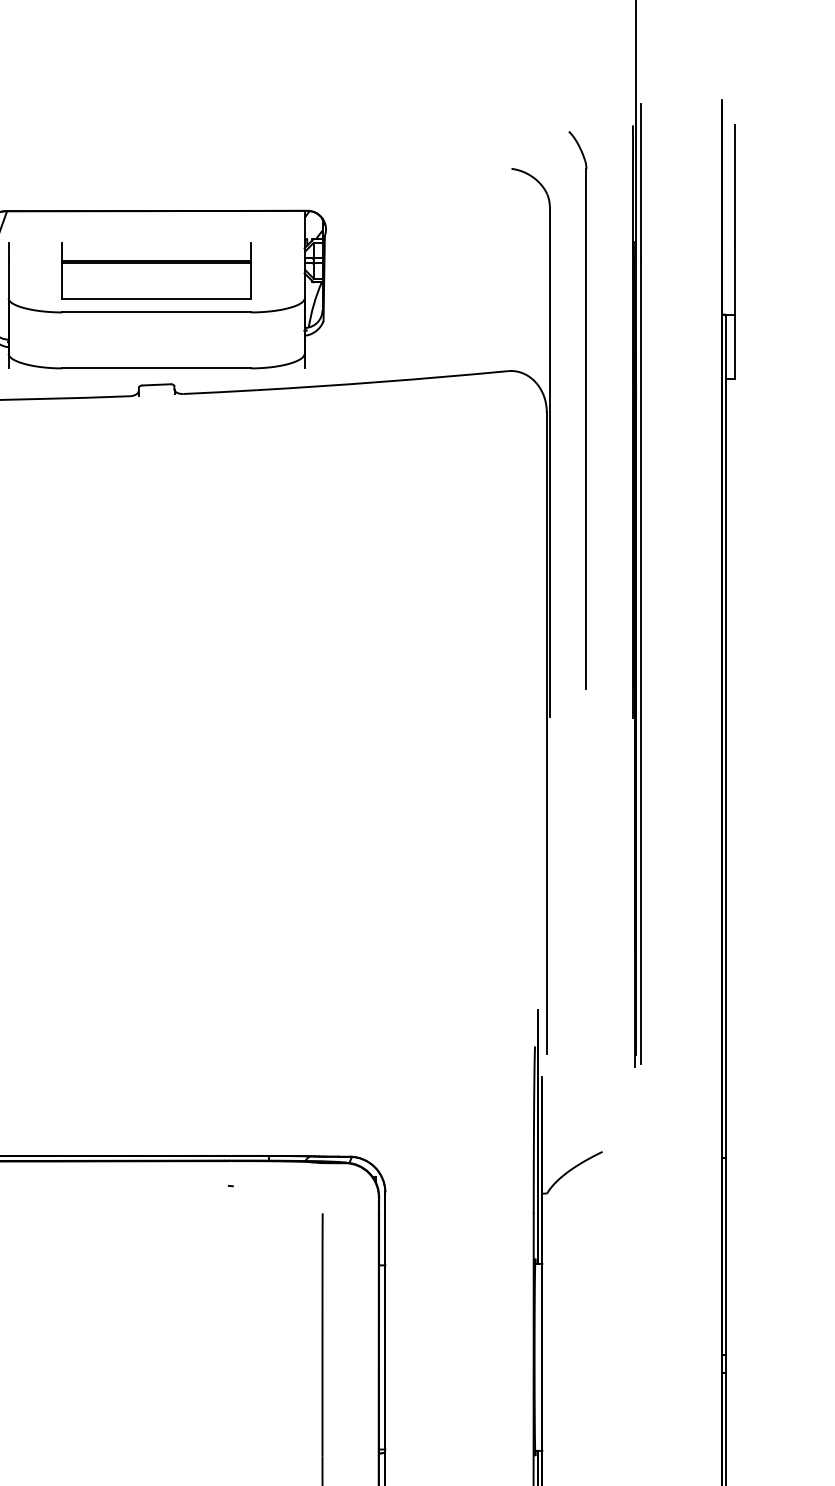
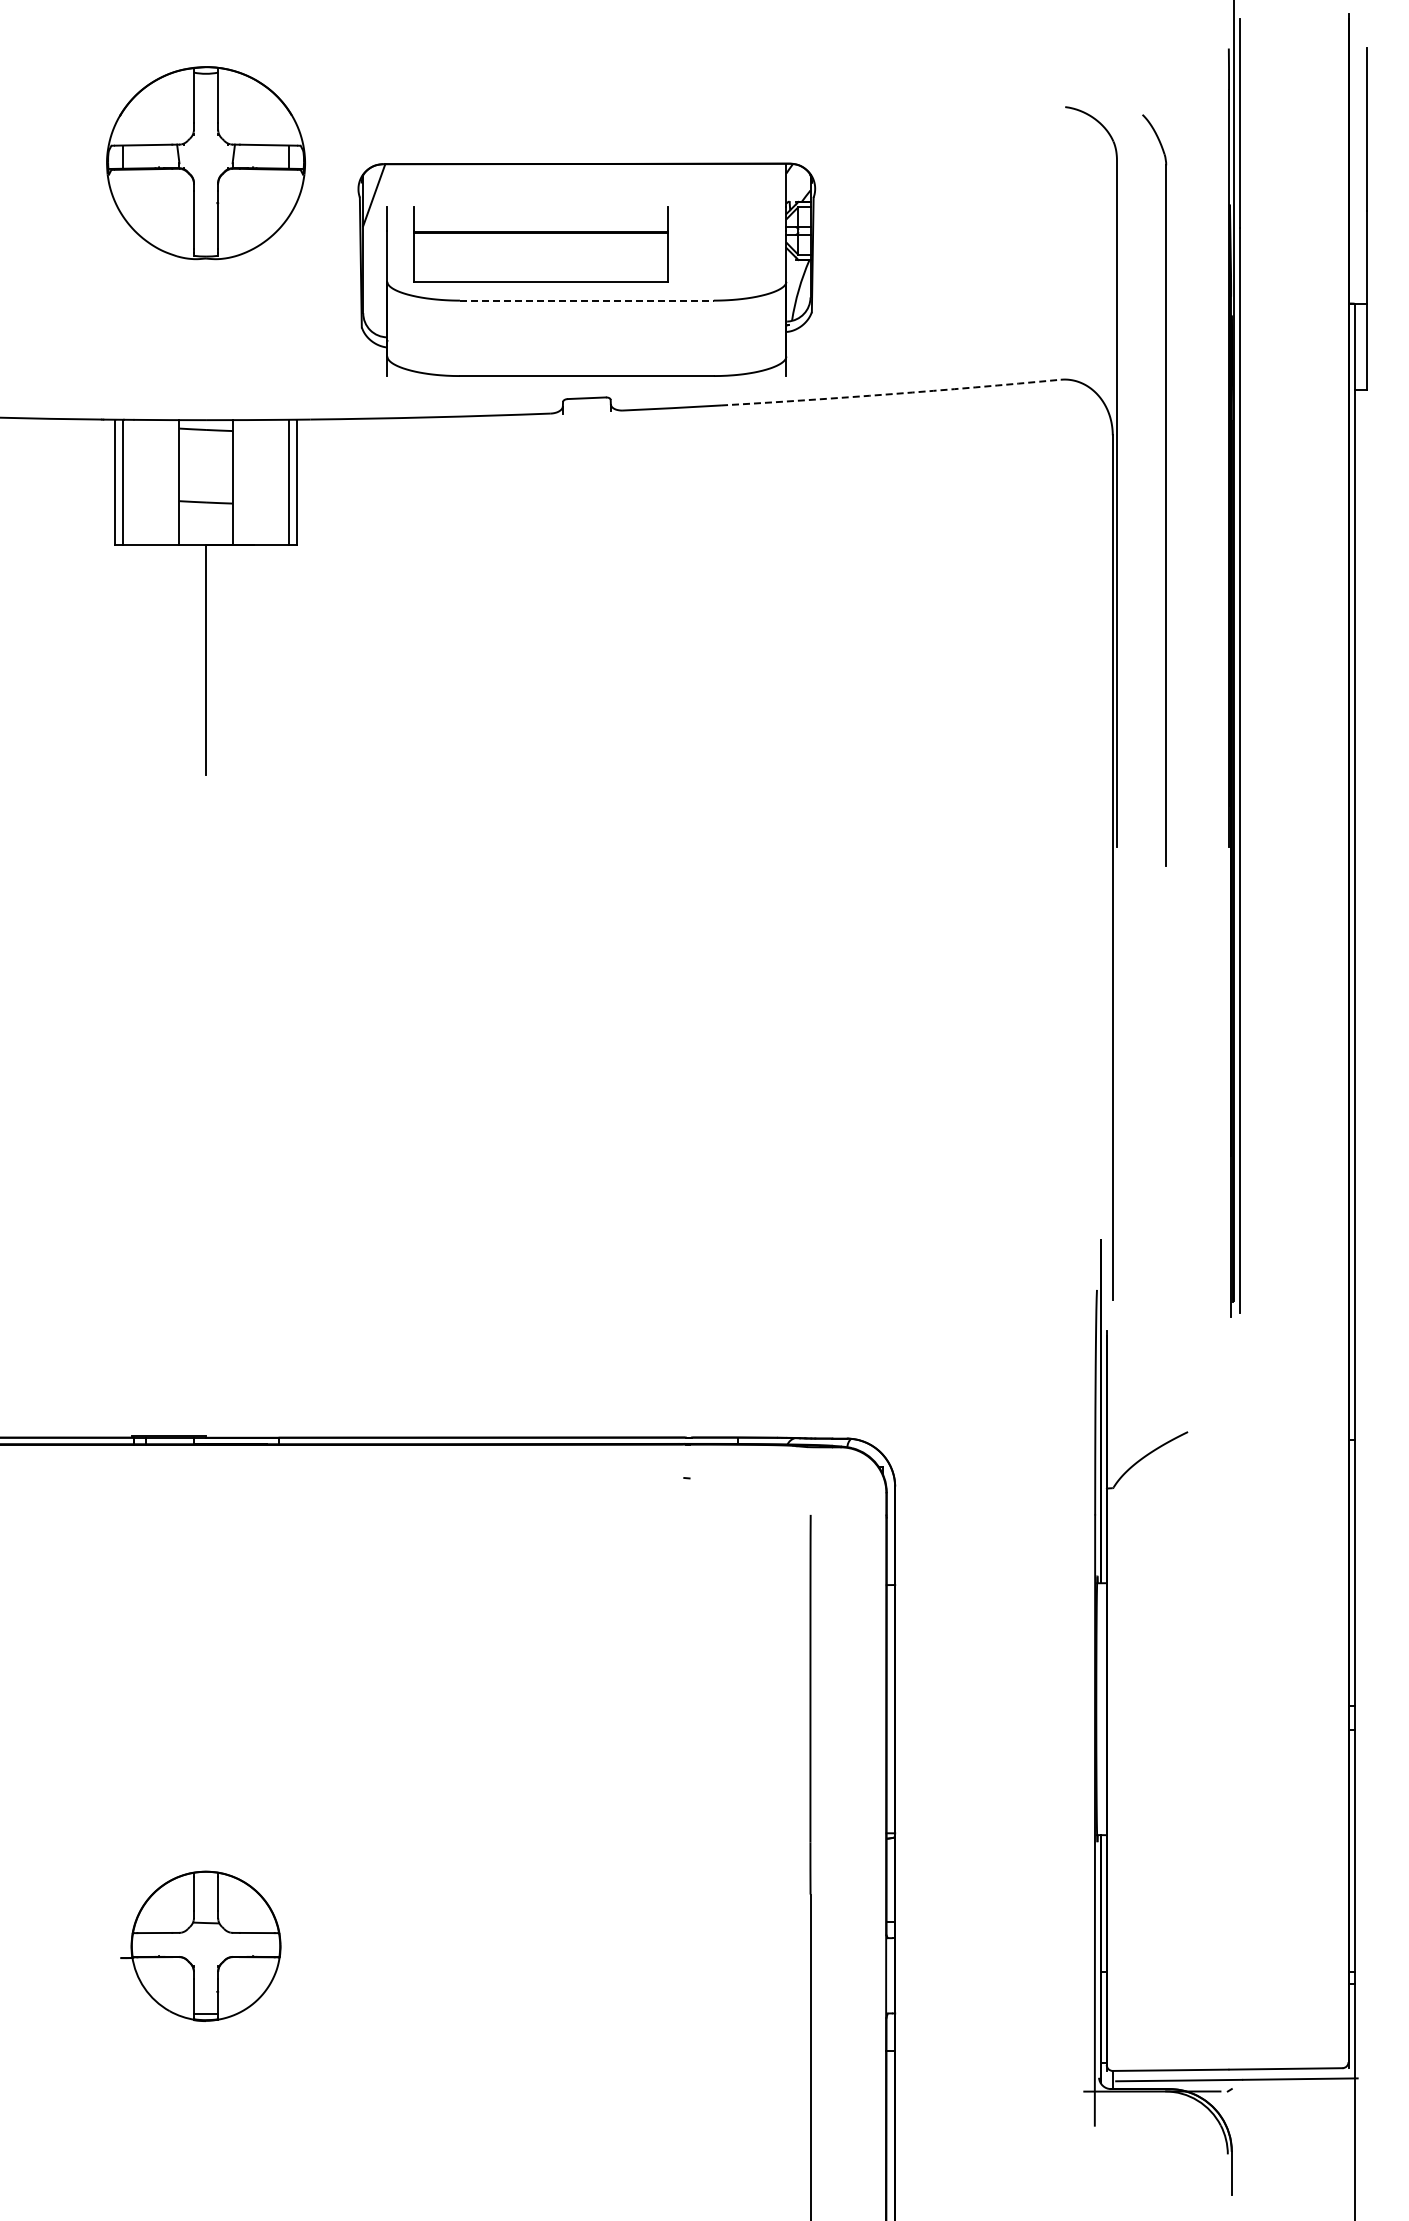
part: (156, 270) -> (540, 244), moved
line: (156, 312) -> (586, 300), solid -> dashed
arc: (381, 382) -> (890, 394), solid -> dashed
part: (585, 410) -> (1165, 490), moved

